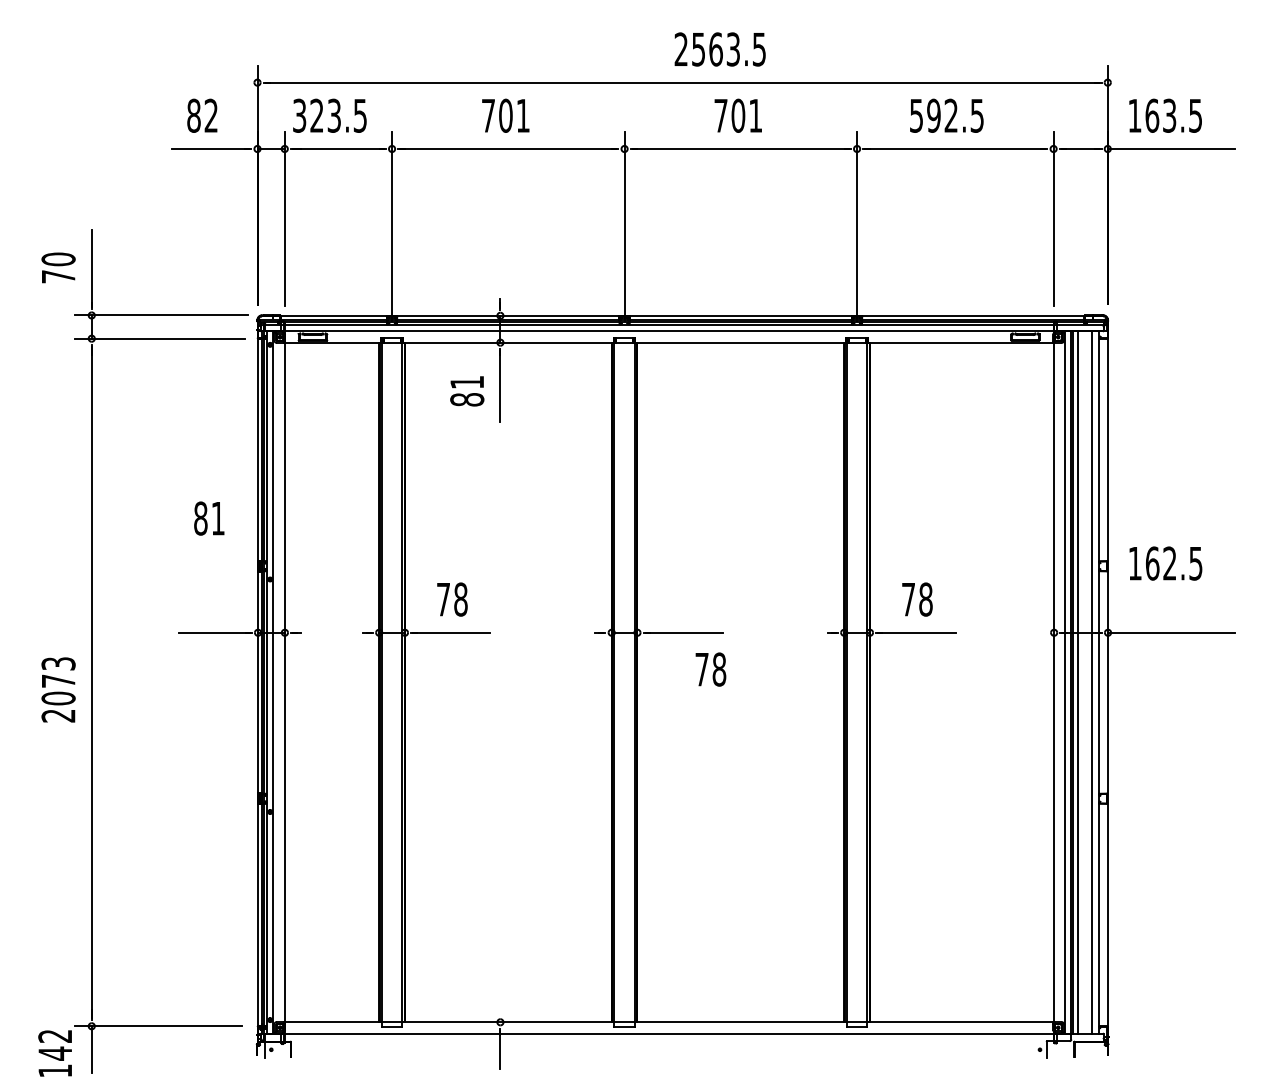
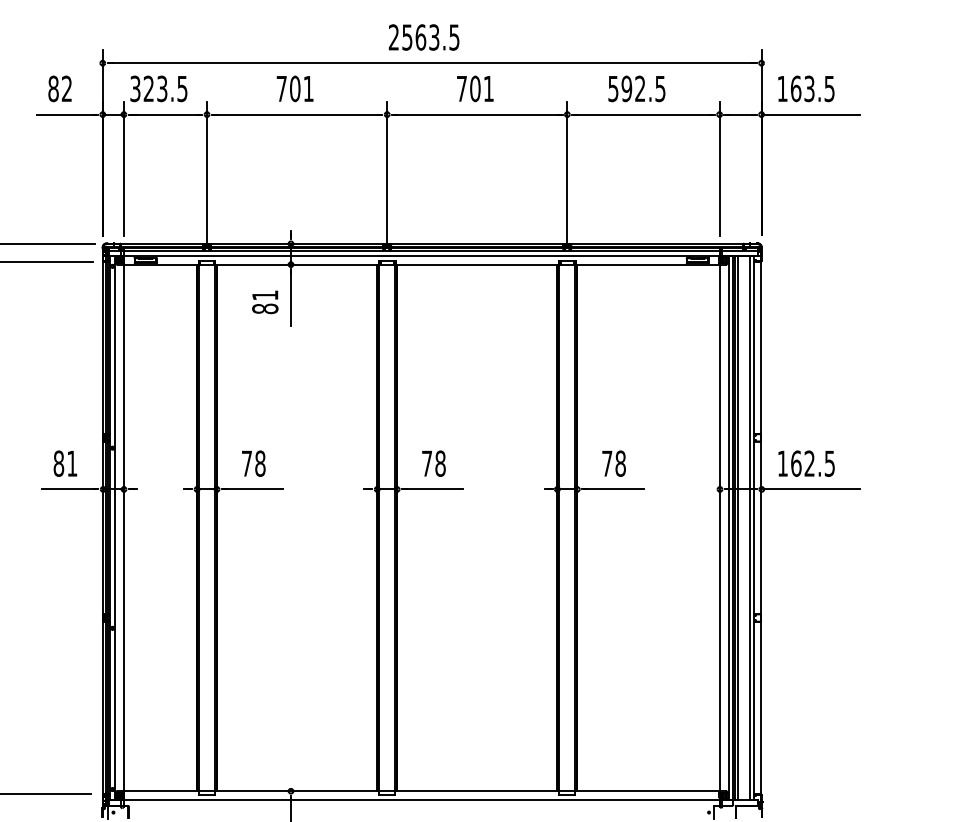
text: (719, 49) -> (423, 37), moved
text: (209, 518) -> (65, 463), moved
text: (1165, 563) -> (806, 463), moved
text: (710, 669) -> (433, 463), moved

